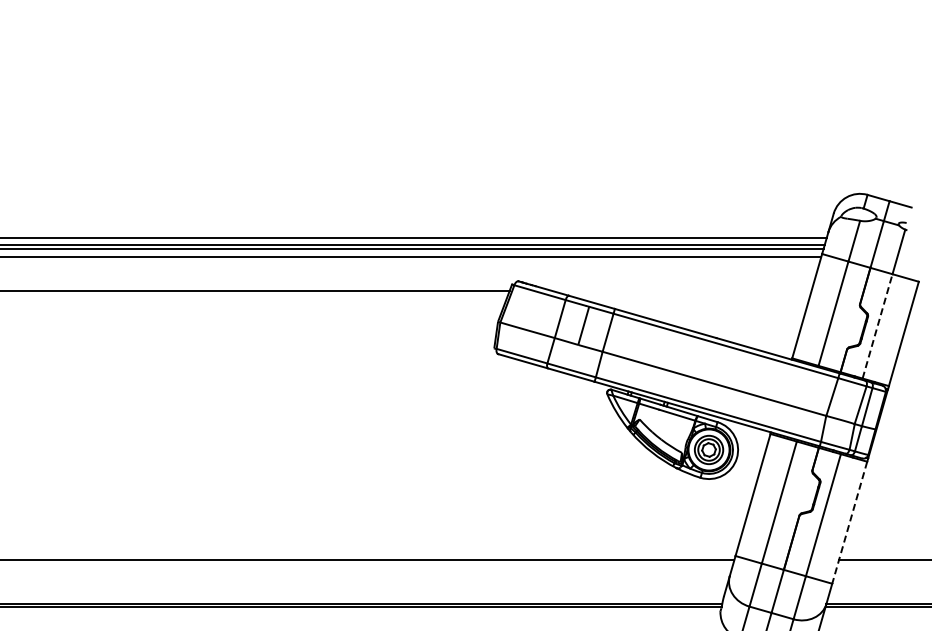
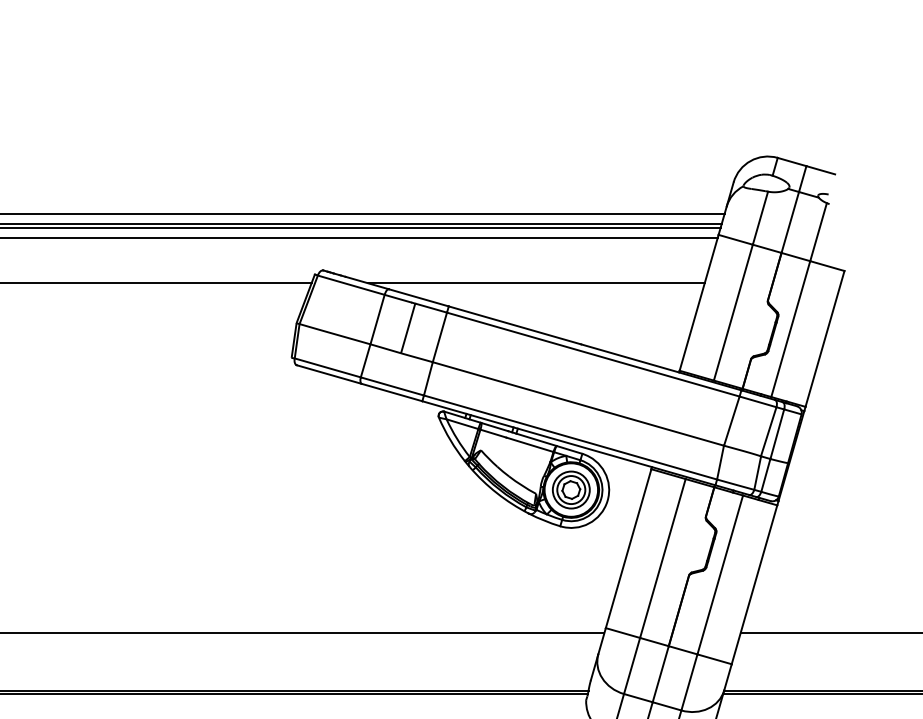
line: (682, 291) -> (536, 283), added
line: (877, 325) -> (790, 327), dashed -> solid
line: (849, 523) -> (754, 585), dashed -> solid

